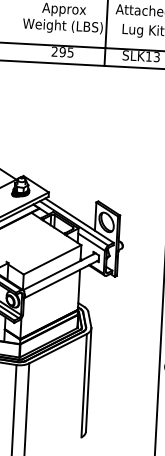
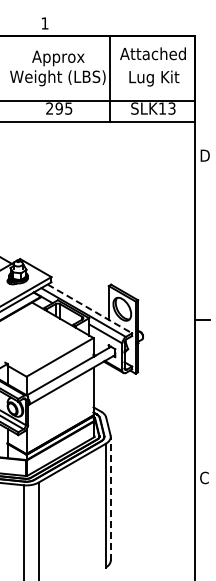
line: (79, 220) -> (89, 308), solid -> dashed
line: (88, 379) -> (110, 498), solid -> dashed

